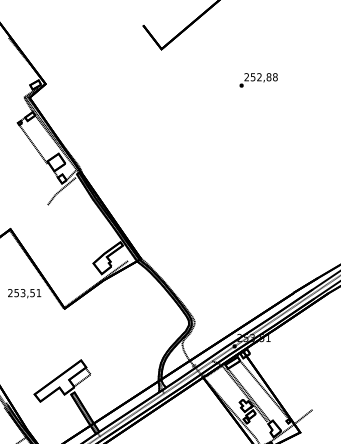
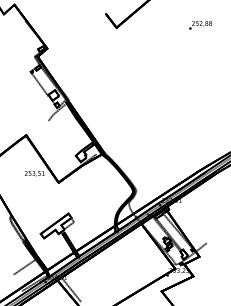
text: (258, 80) -> (200, 25), moved

